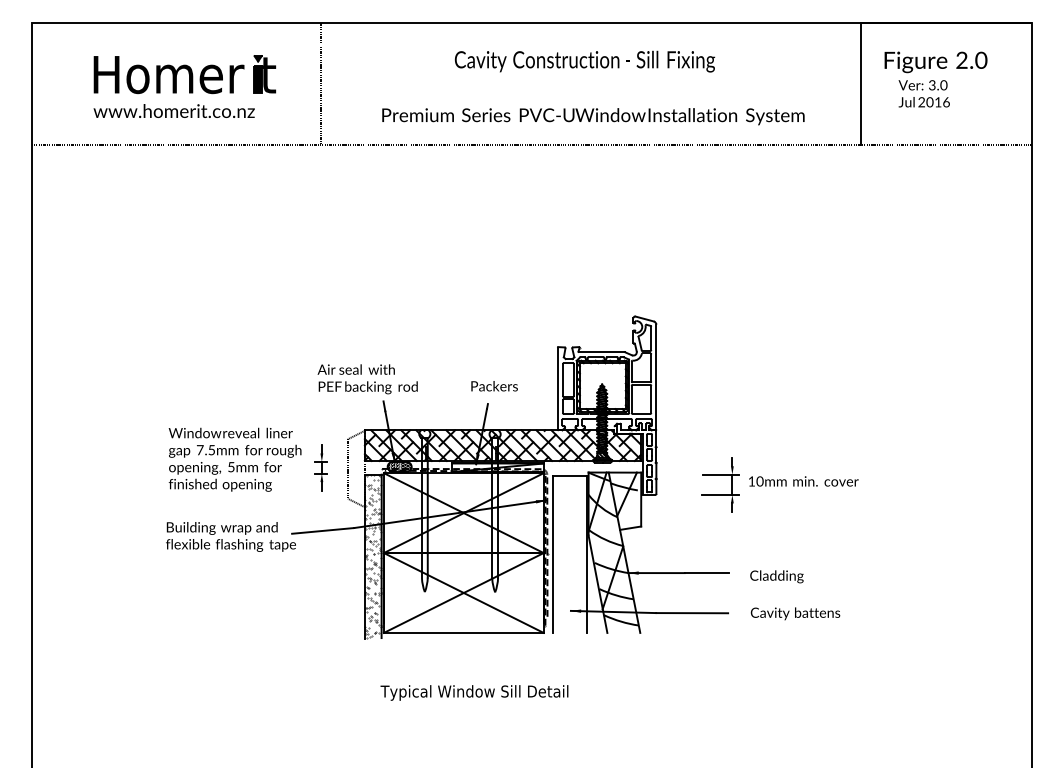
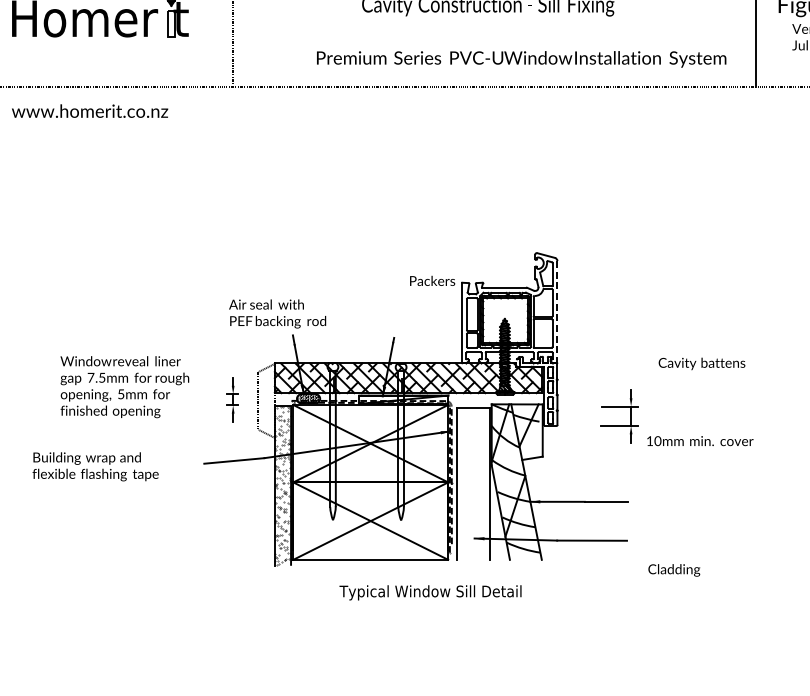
fill: (257, 79) -> (170, 23), removed
text: (173, 110) -> (89, 110), moved
text: (593, 116) -> (521, 59), moved
line: (656, 377) -> (557, 312), solid -> dashed
text: (494, 386) -> (432, 281), moved
text: (234, 459) -> (124, 386), moved
text: (803, 481) -> (700, 441), moved
text: (230, 536) -> (95, 466), moved
text: (776, 576) -> (673, 570), moved
text: (795, 613) -> (701, 363), moved
text: (474, 692) -> (430, 592), moved

